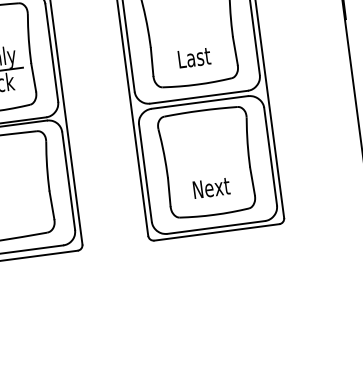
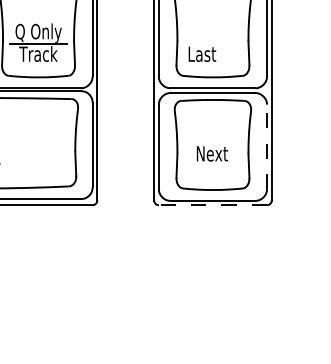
text: (194, 56) -> (202, 53), moved
line: (271, 156) -> (267, 146), solid -> dashed
text: (210, 187) -> (211, 153), moved
line: (216, 232) -> (212, 205), solid -> dashed

